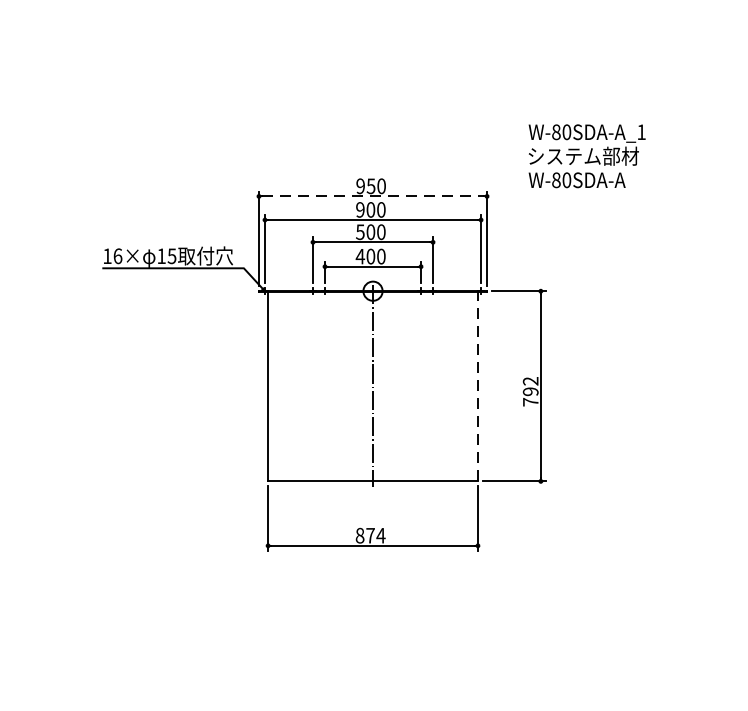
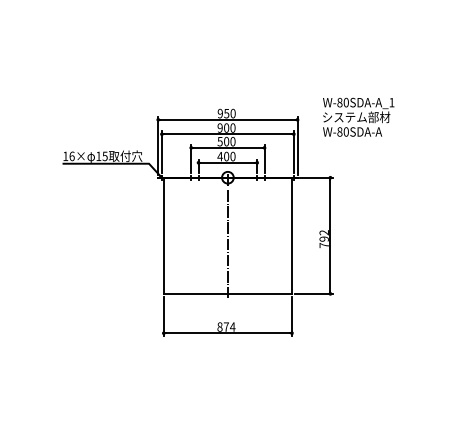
text: (586, 154) -> (358, 116), moved
line: (372, 195) -> (227, 119), dashed -> solid
line: (477, 387) -> (291, 236), dashed -> solid

